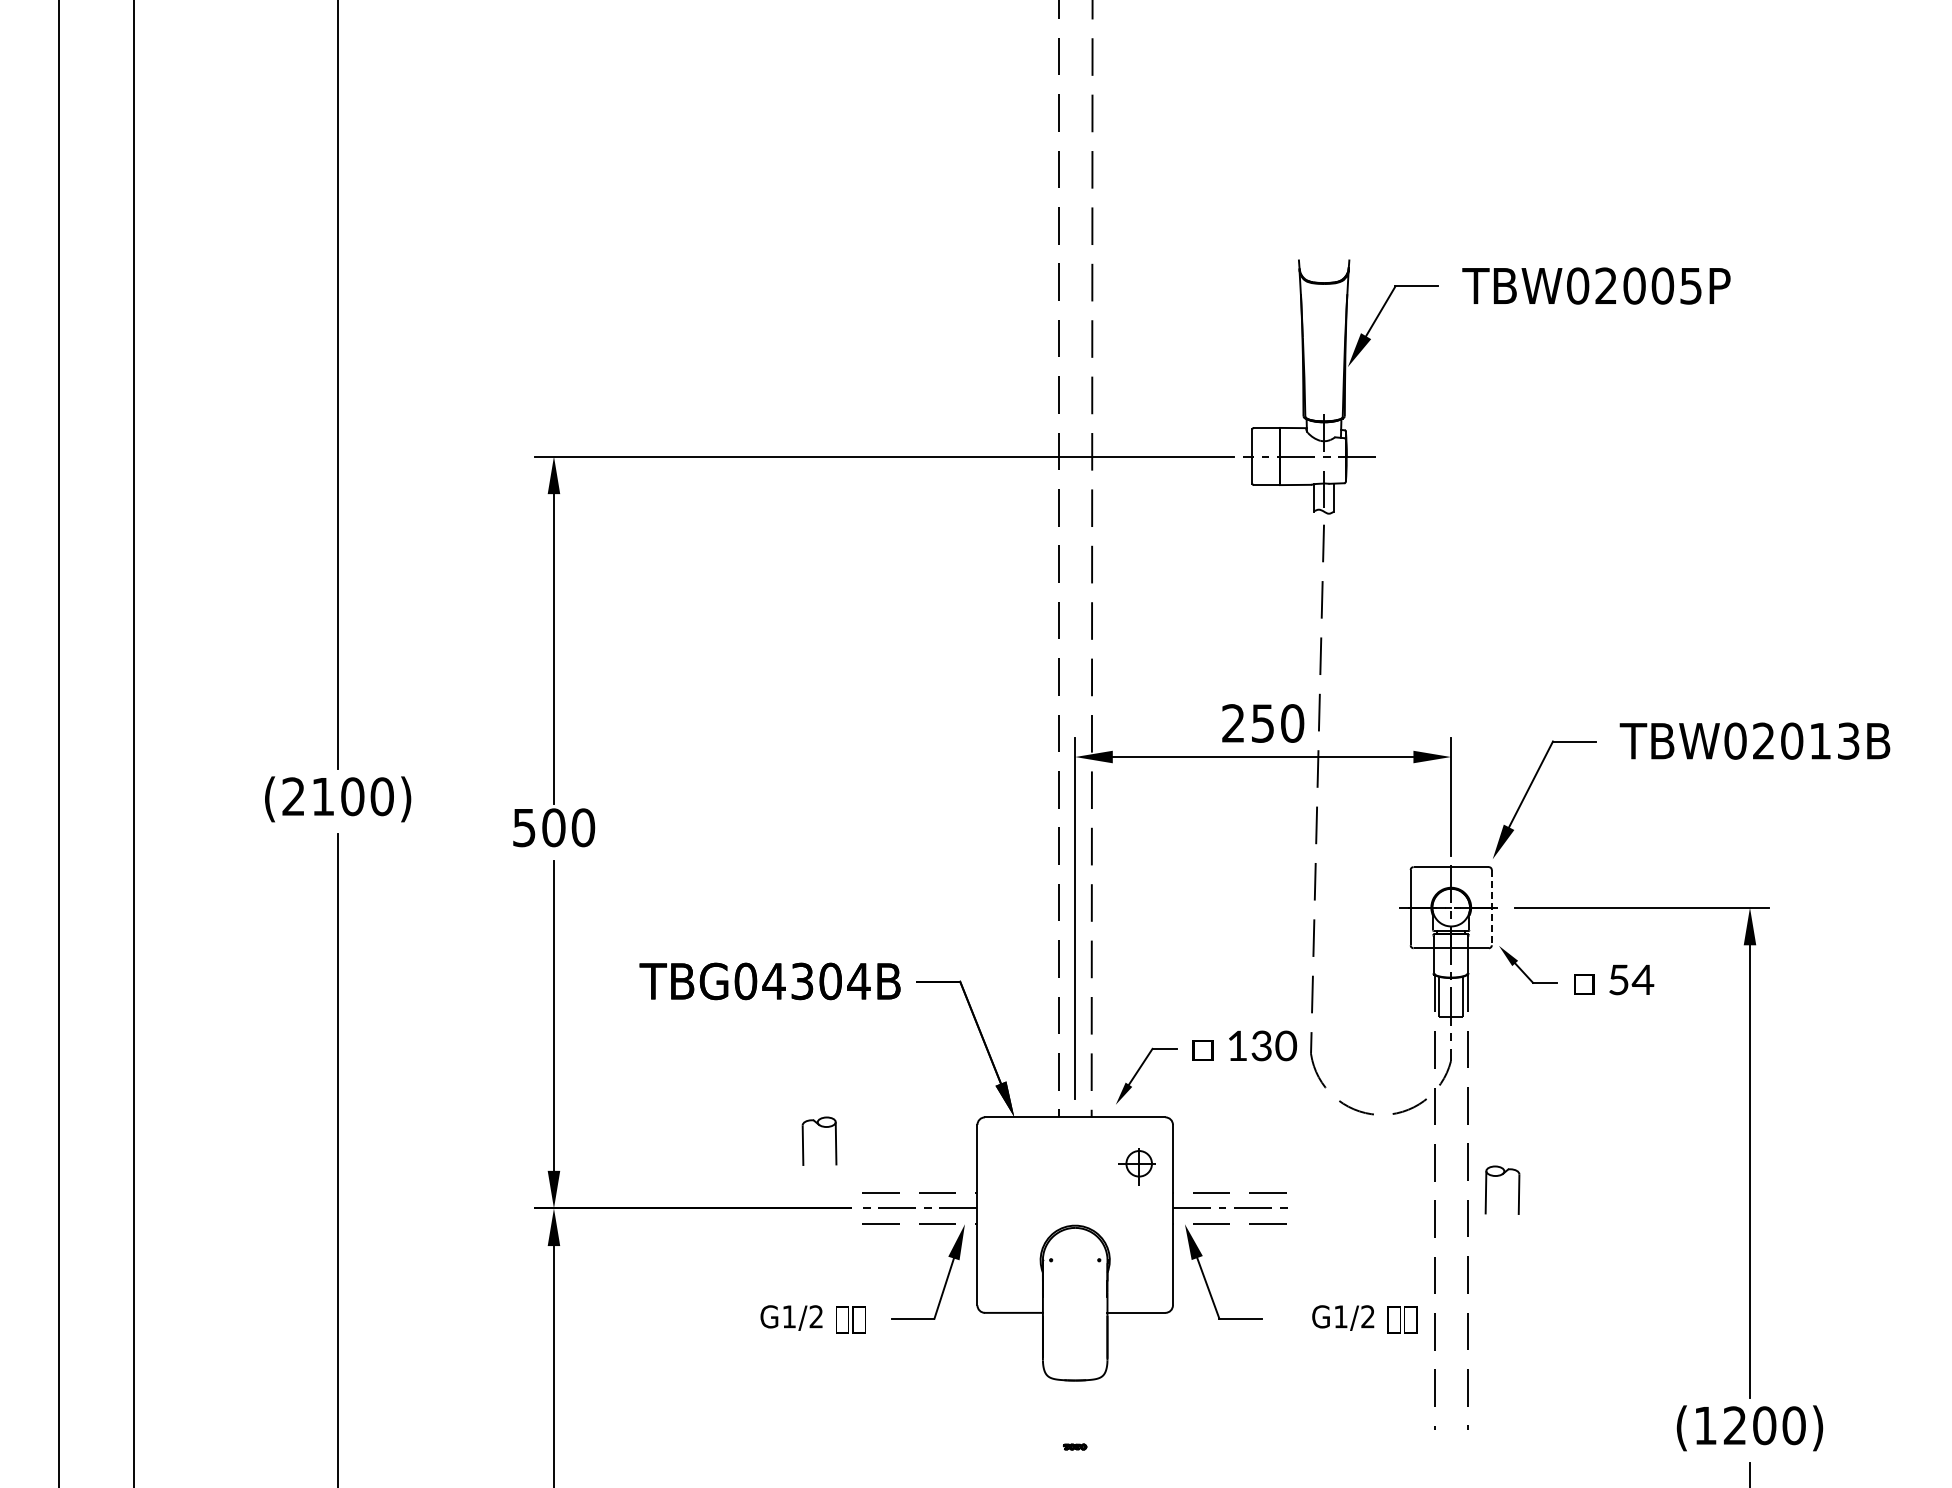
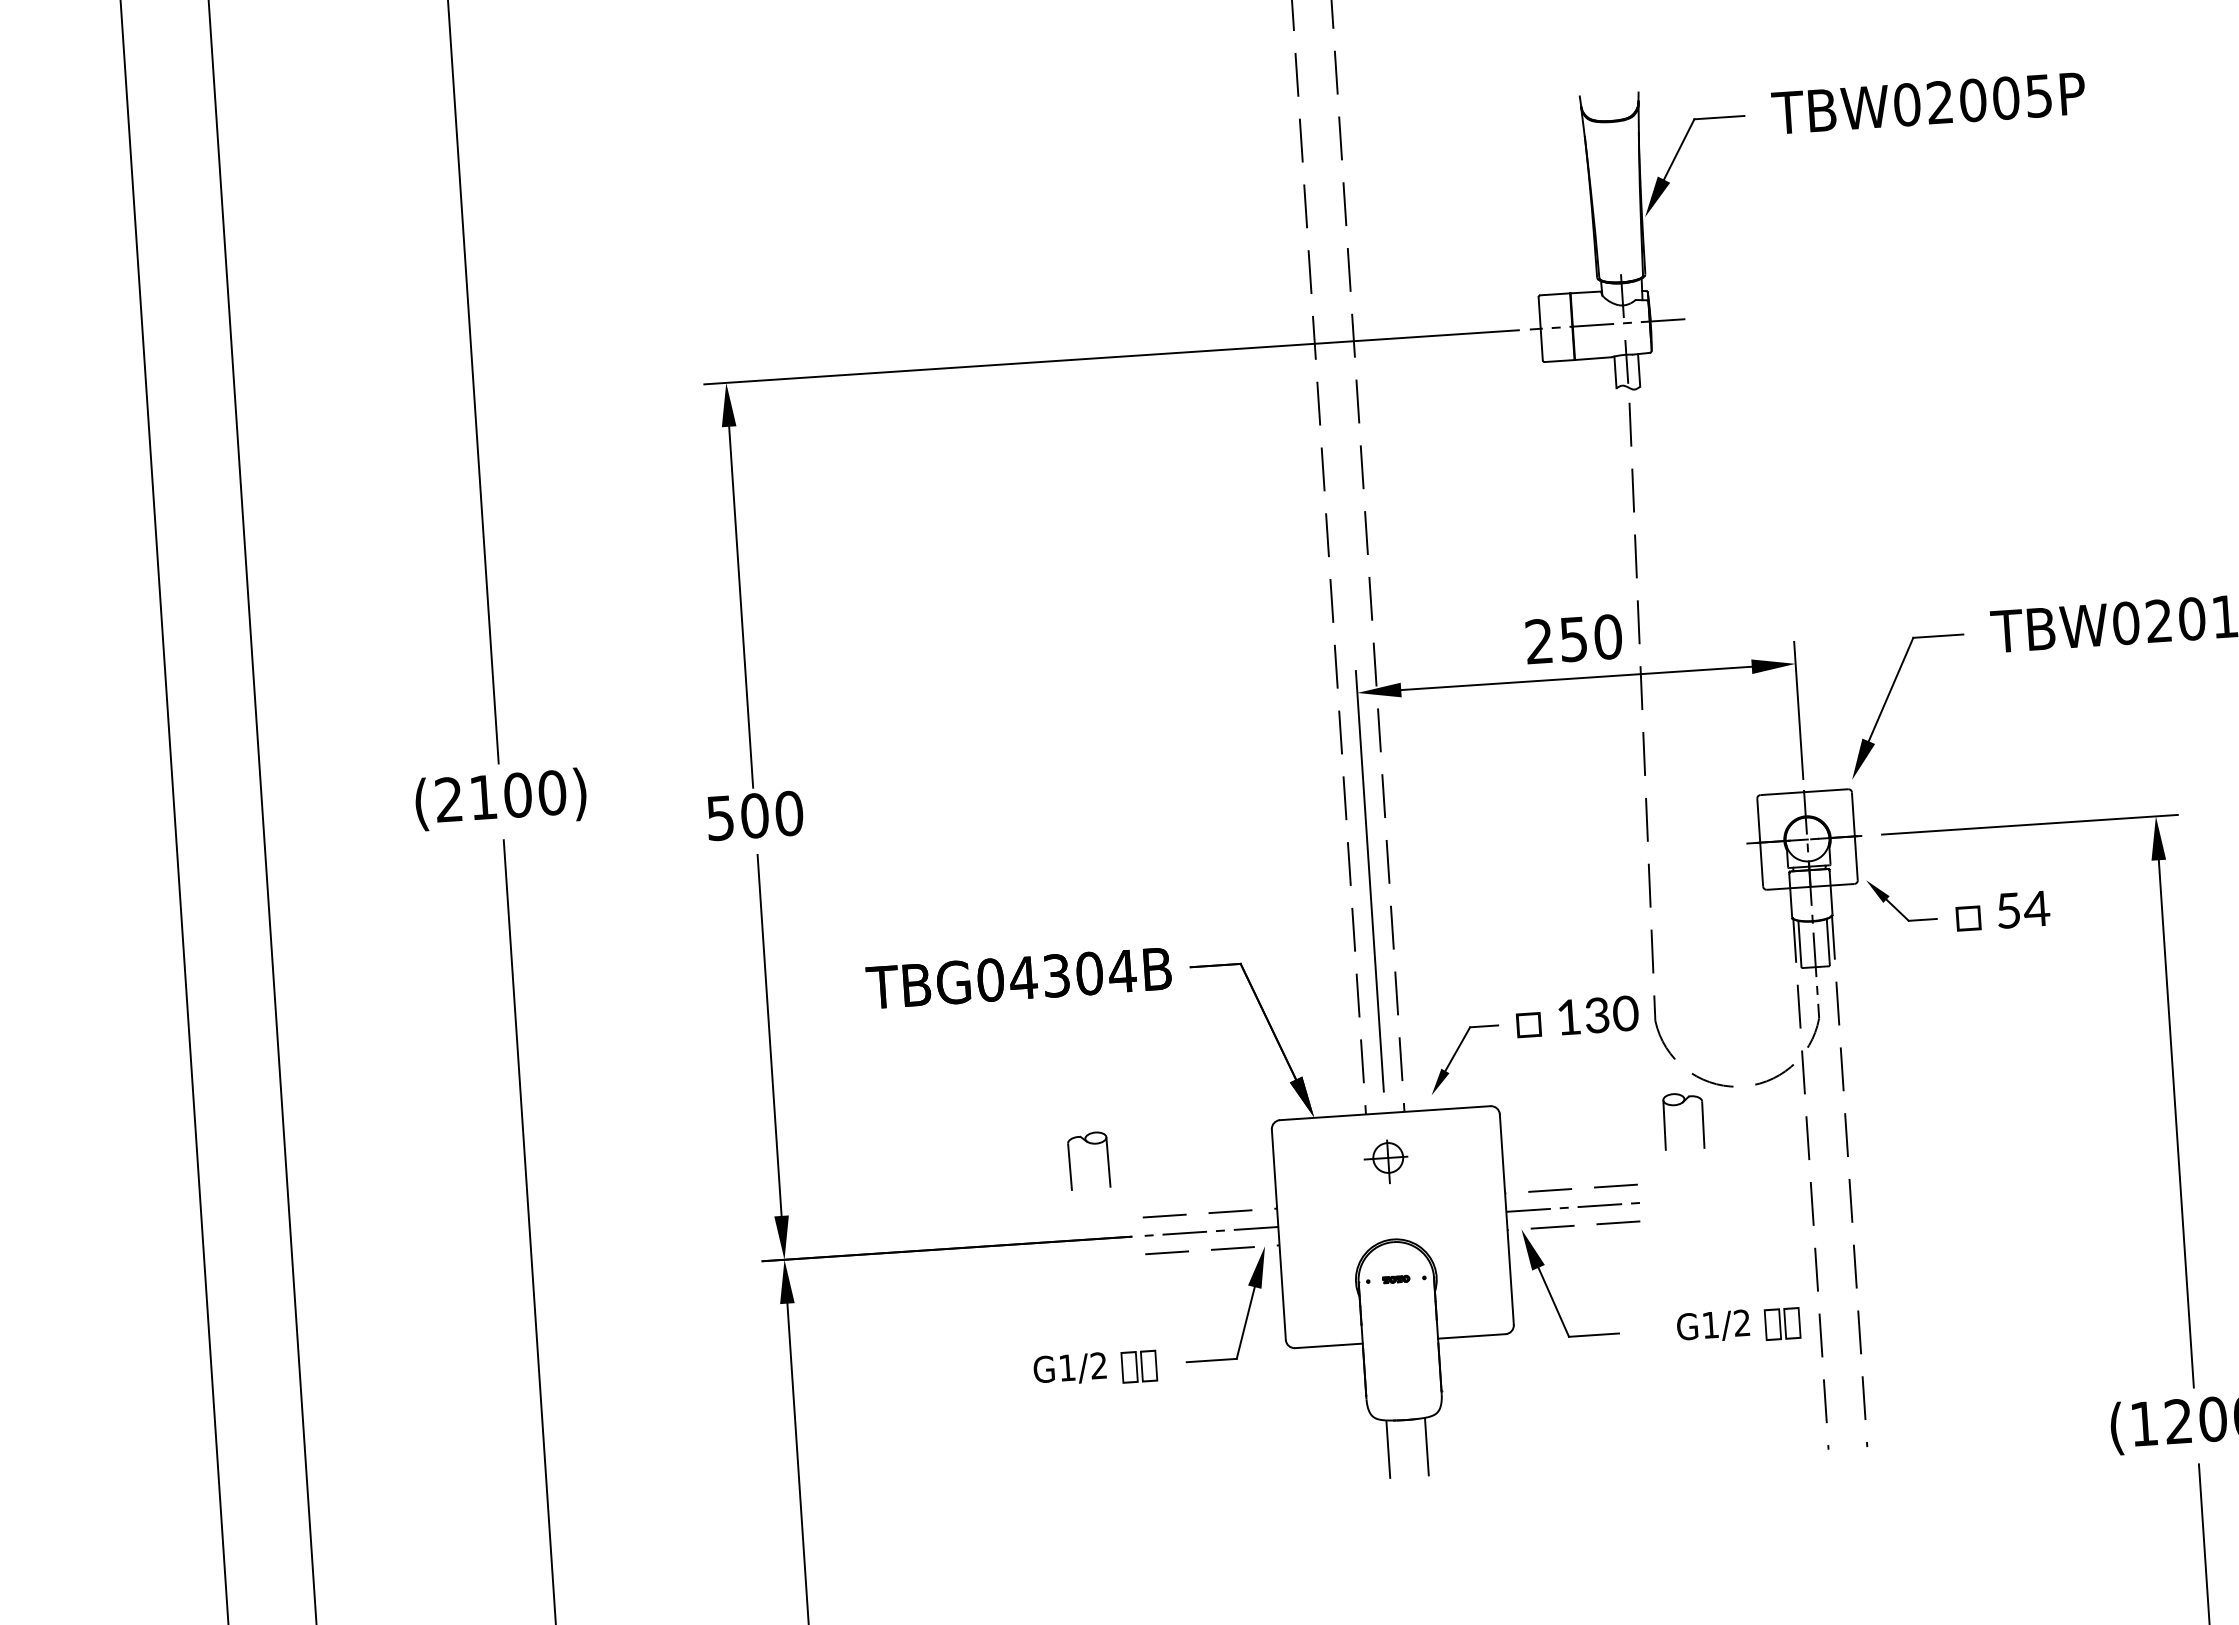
line: (1491, 907) -> (1854, 836), dashed -> solid
part: (1136, 1166) -> (1385, 1161), moved
part: (1500, 1176) -> (1680, 1105), moved
line: (1058, 1404) -> (1388, 1449), added
line: (1091, 1404) -> (1426, 1446), added
part: (1075, 1446) -> (1396, 1278), moved

